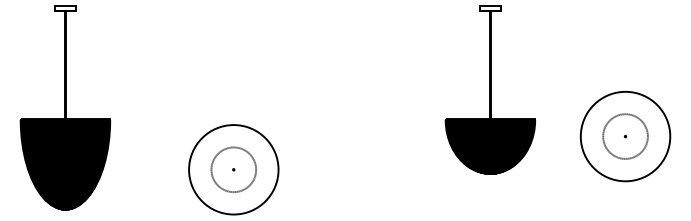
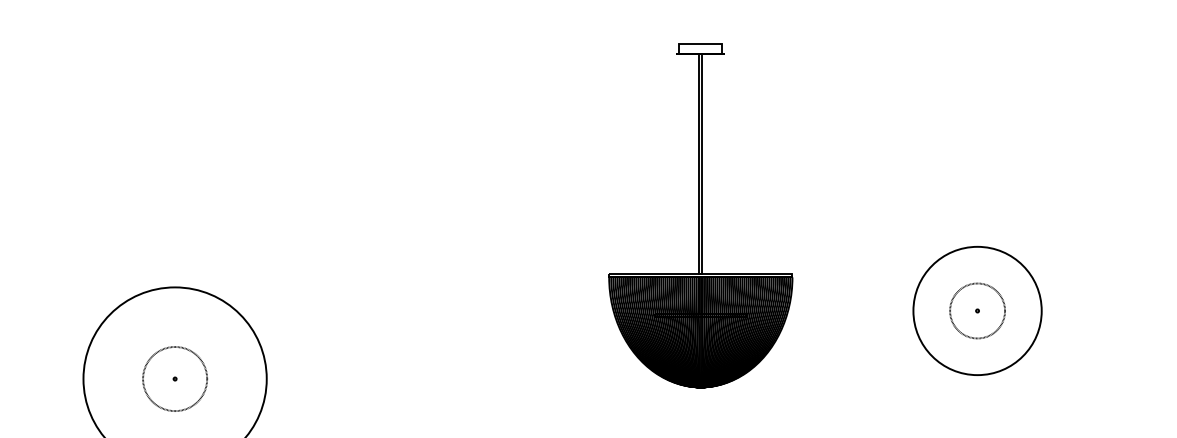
circle: (625, 136) -> (977, 310), size x0.6
circle: (625, 136) -> (977, 310), size x0.7
circle: (233, 169) -> (174, 378), size x0.7

